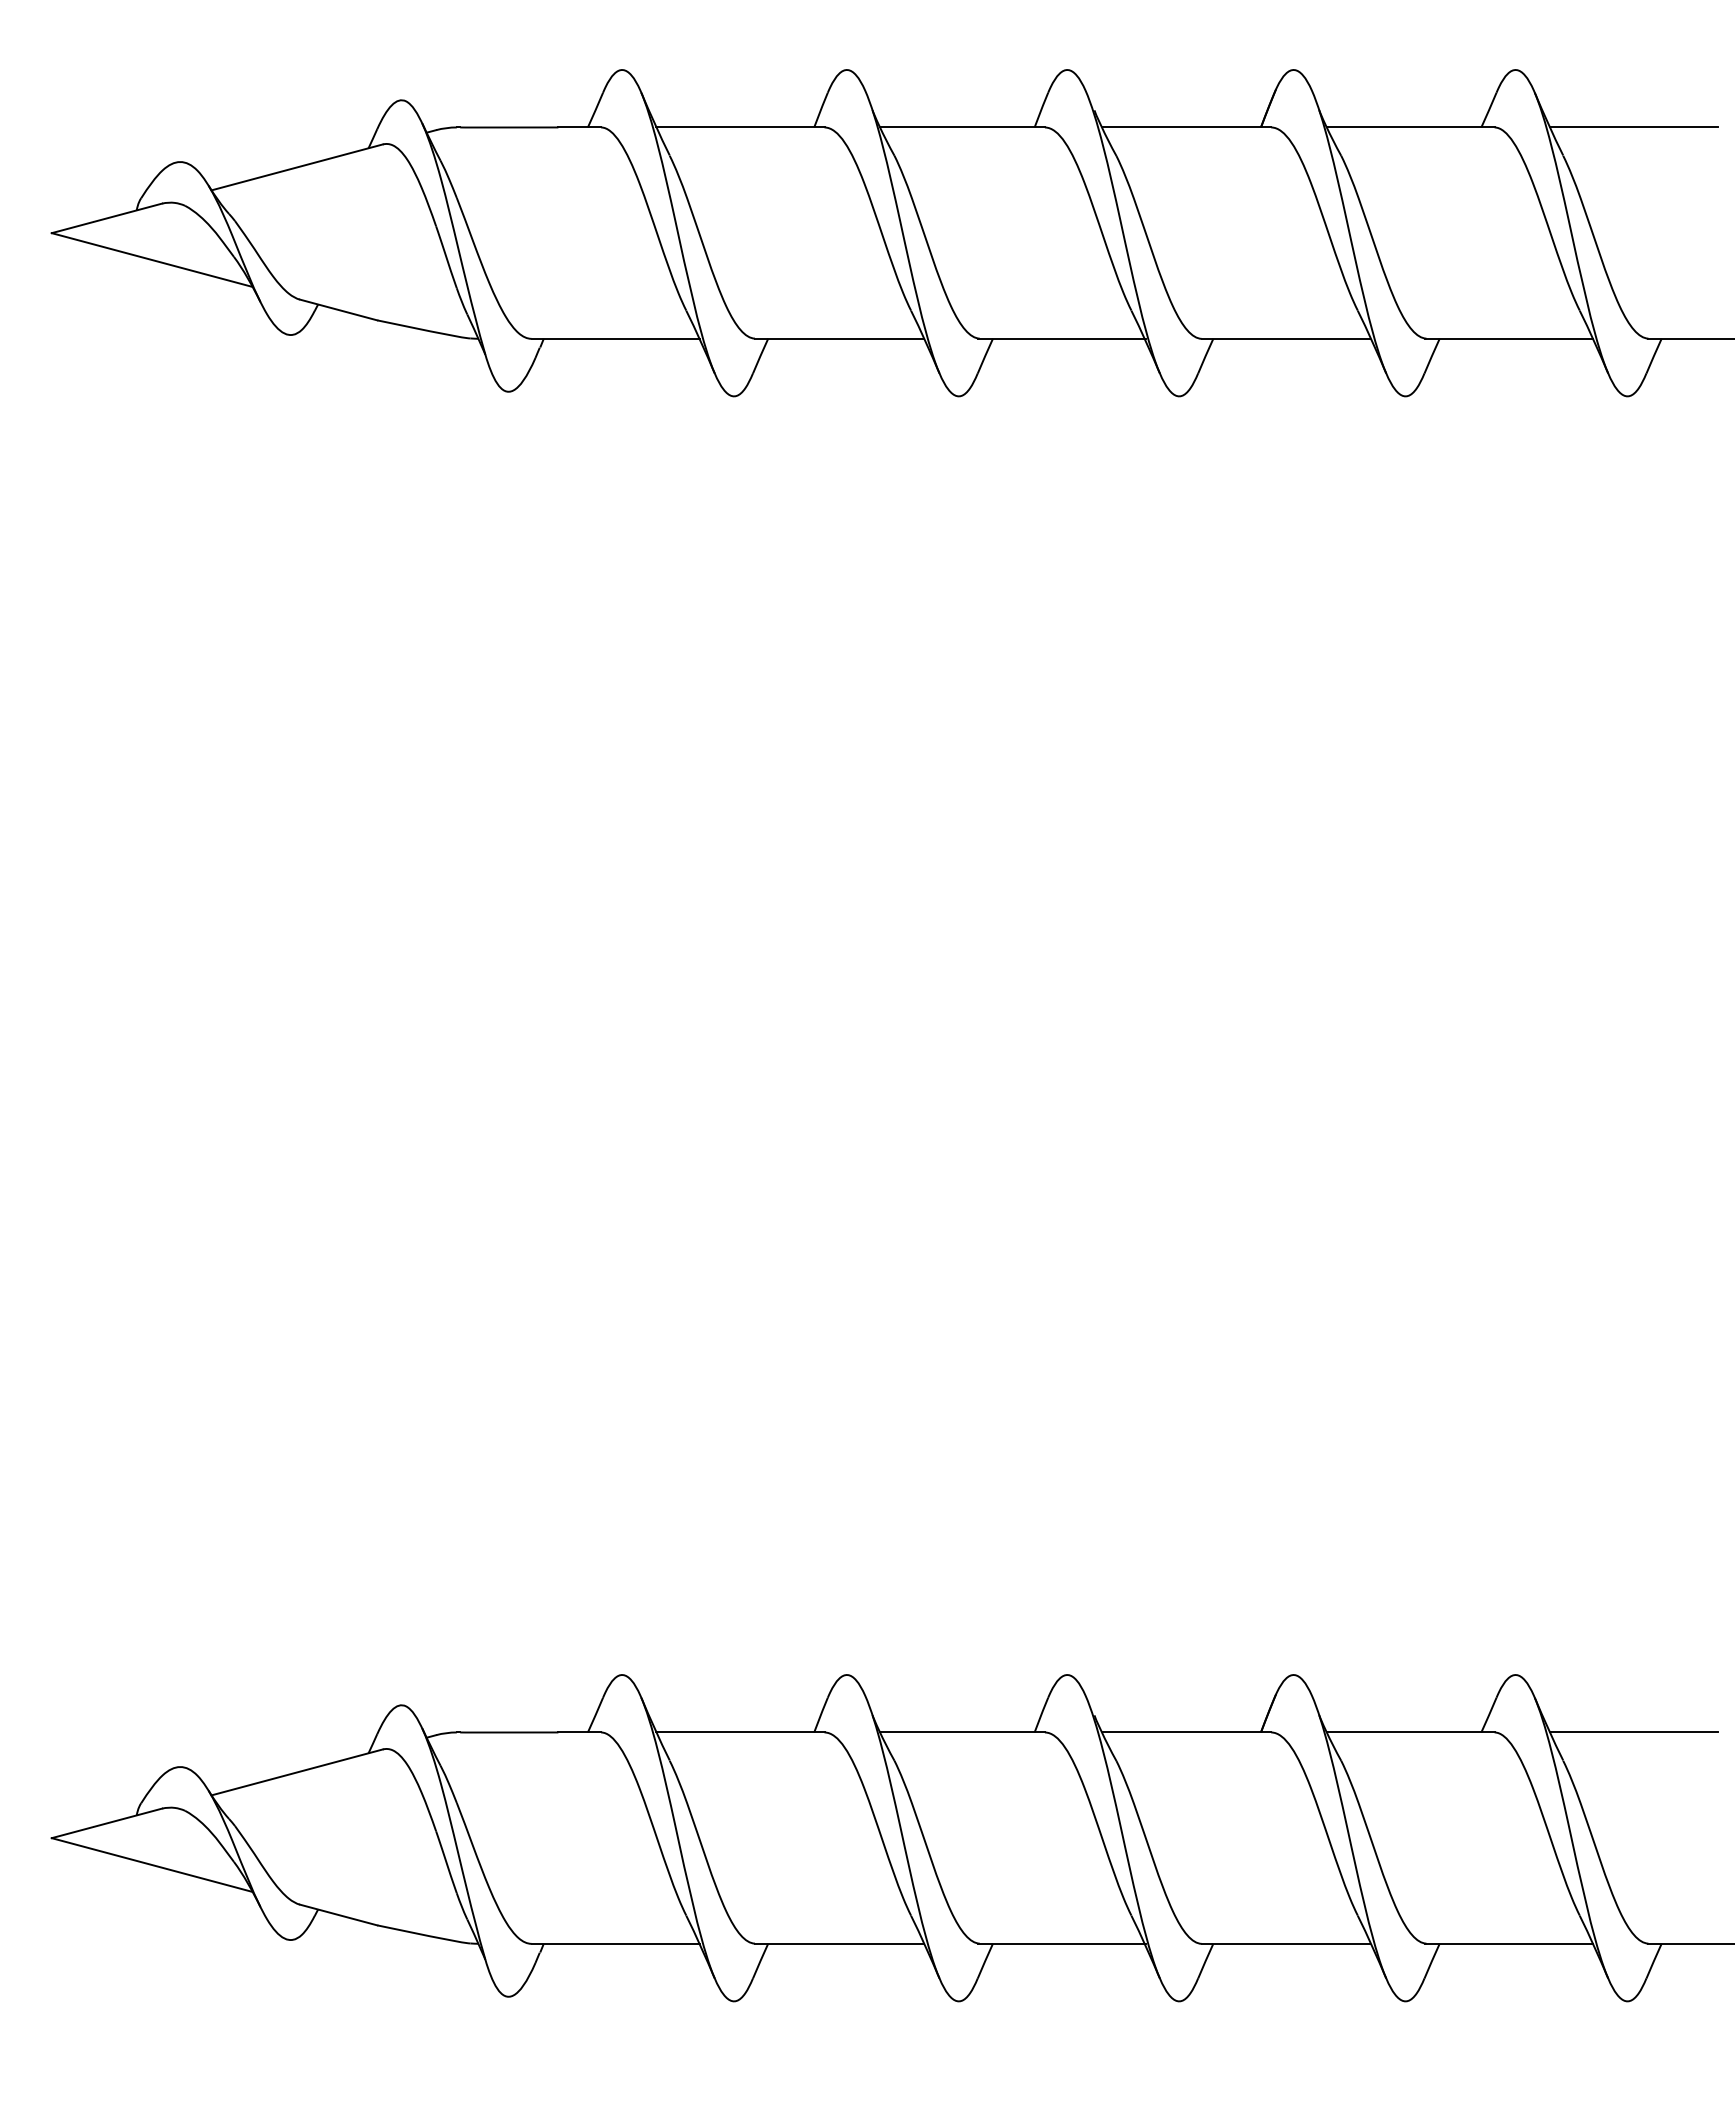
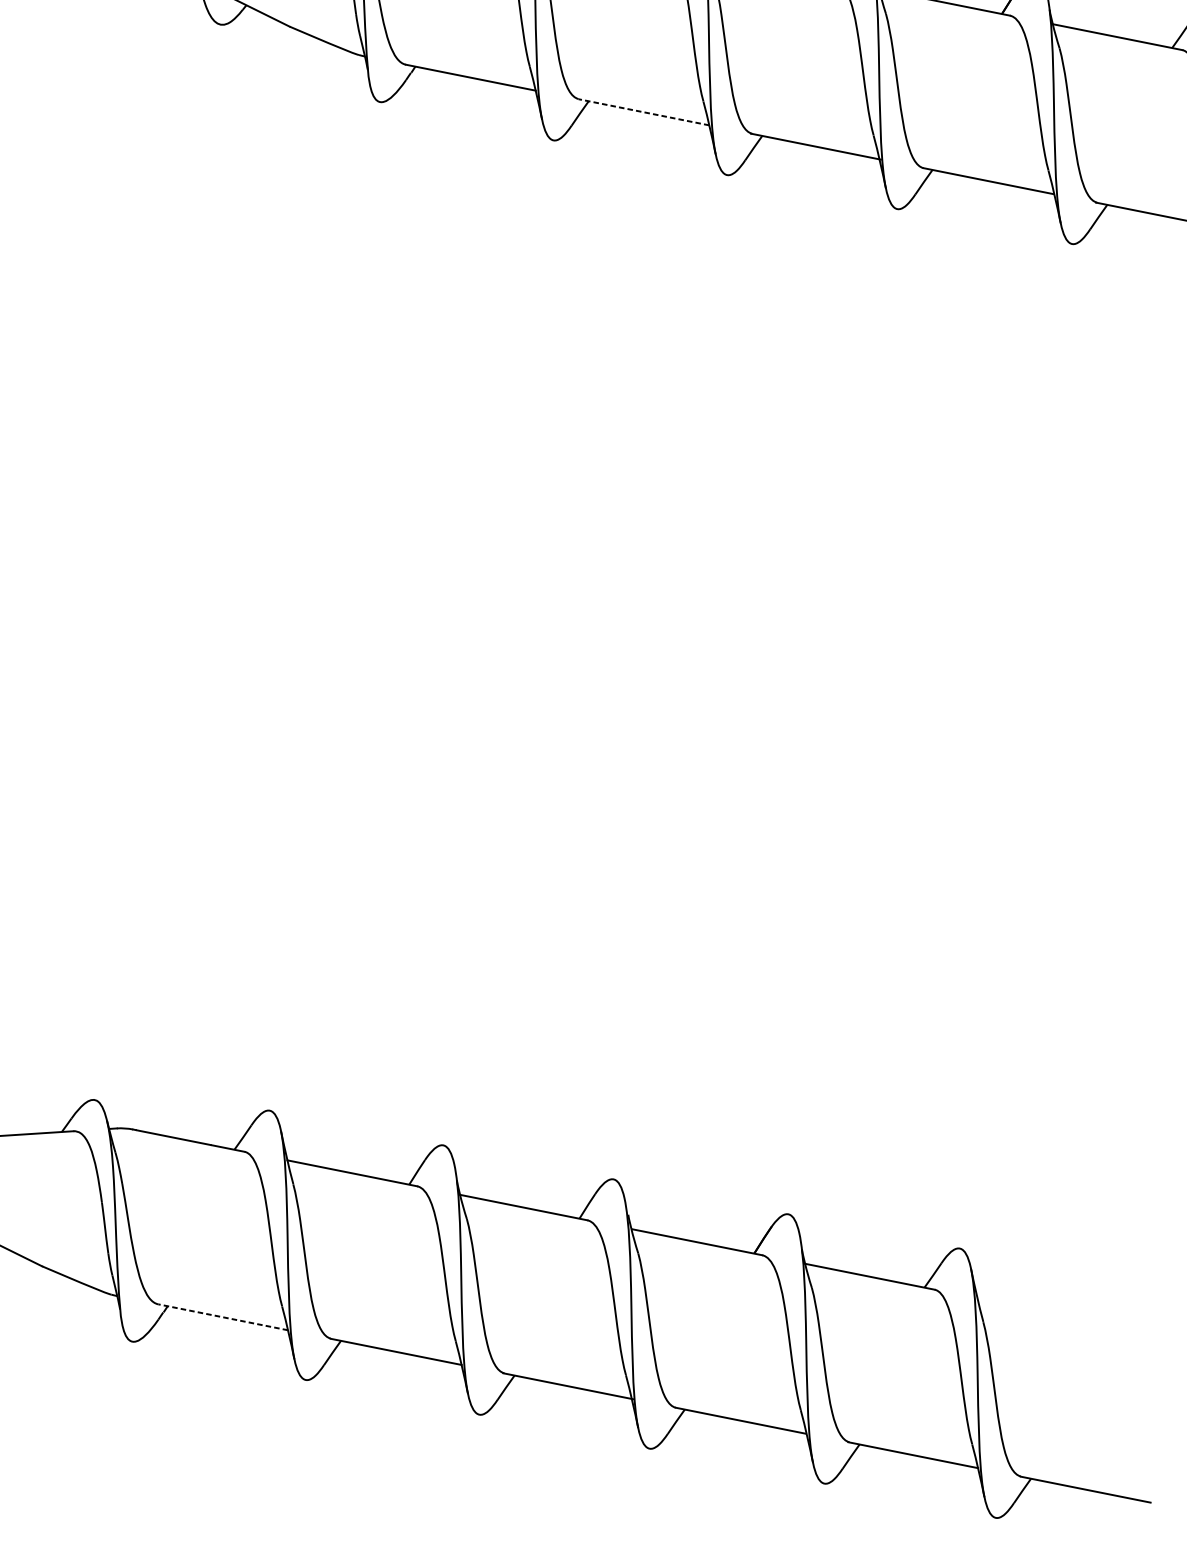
line: (839, 338) -> (643, 111), solid -> dashed
line: (1633, 1732) -> (1041, 1311), removed
line: (615, 1943) -> (223, 1317), solid -> dashed

